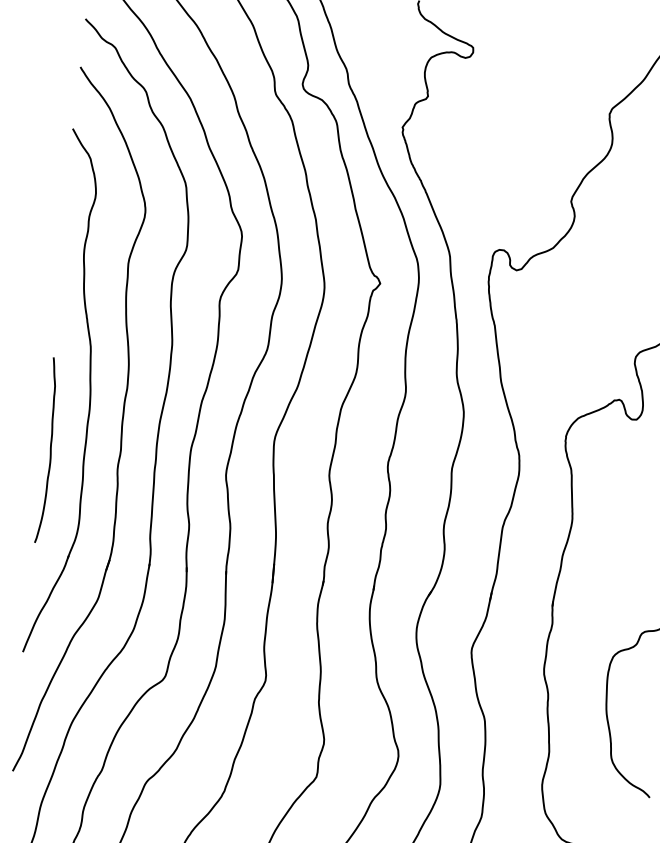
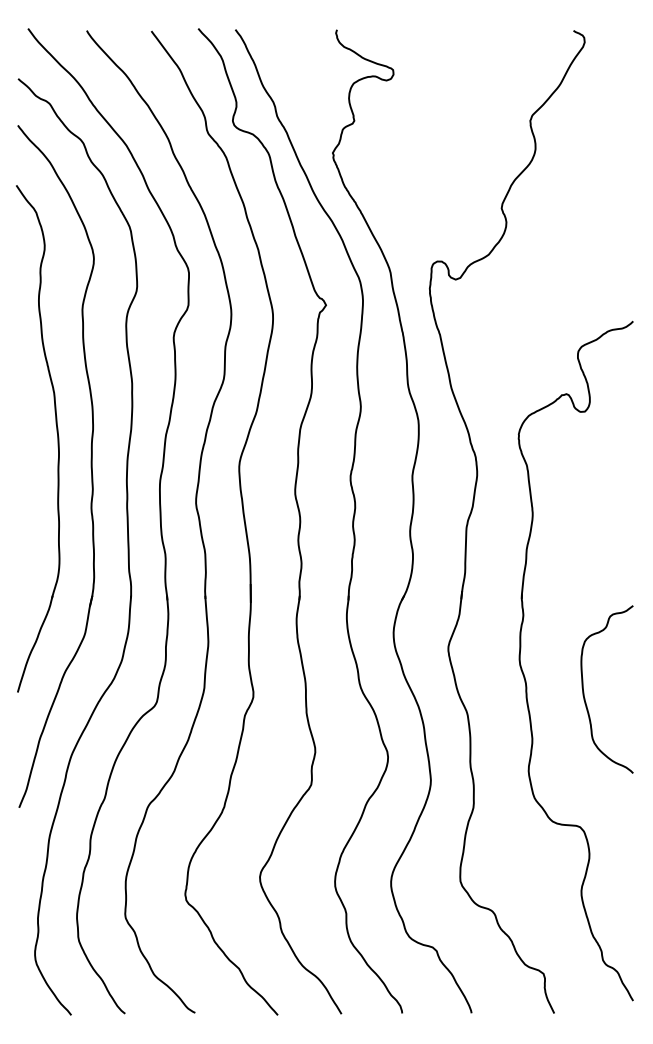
curve: (49, 450) -> (24, 496), removed

